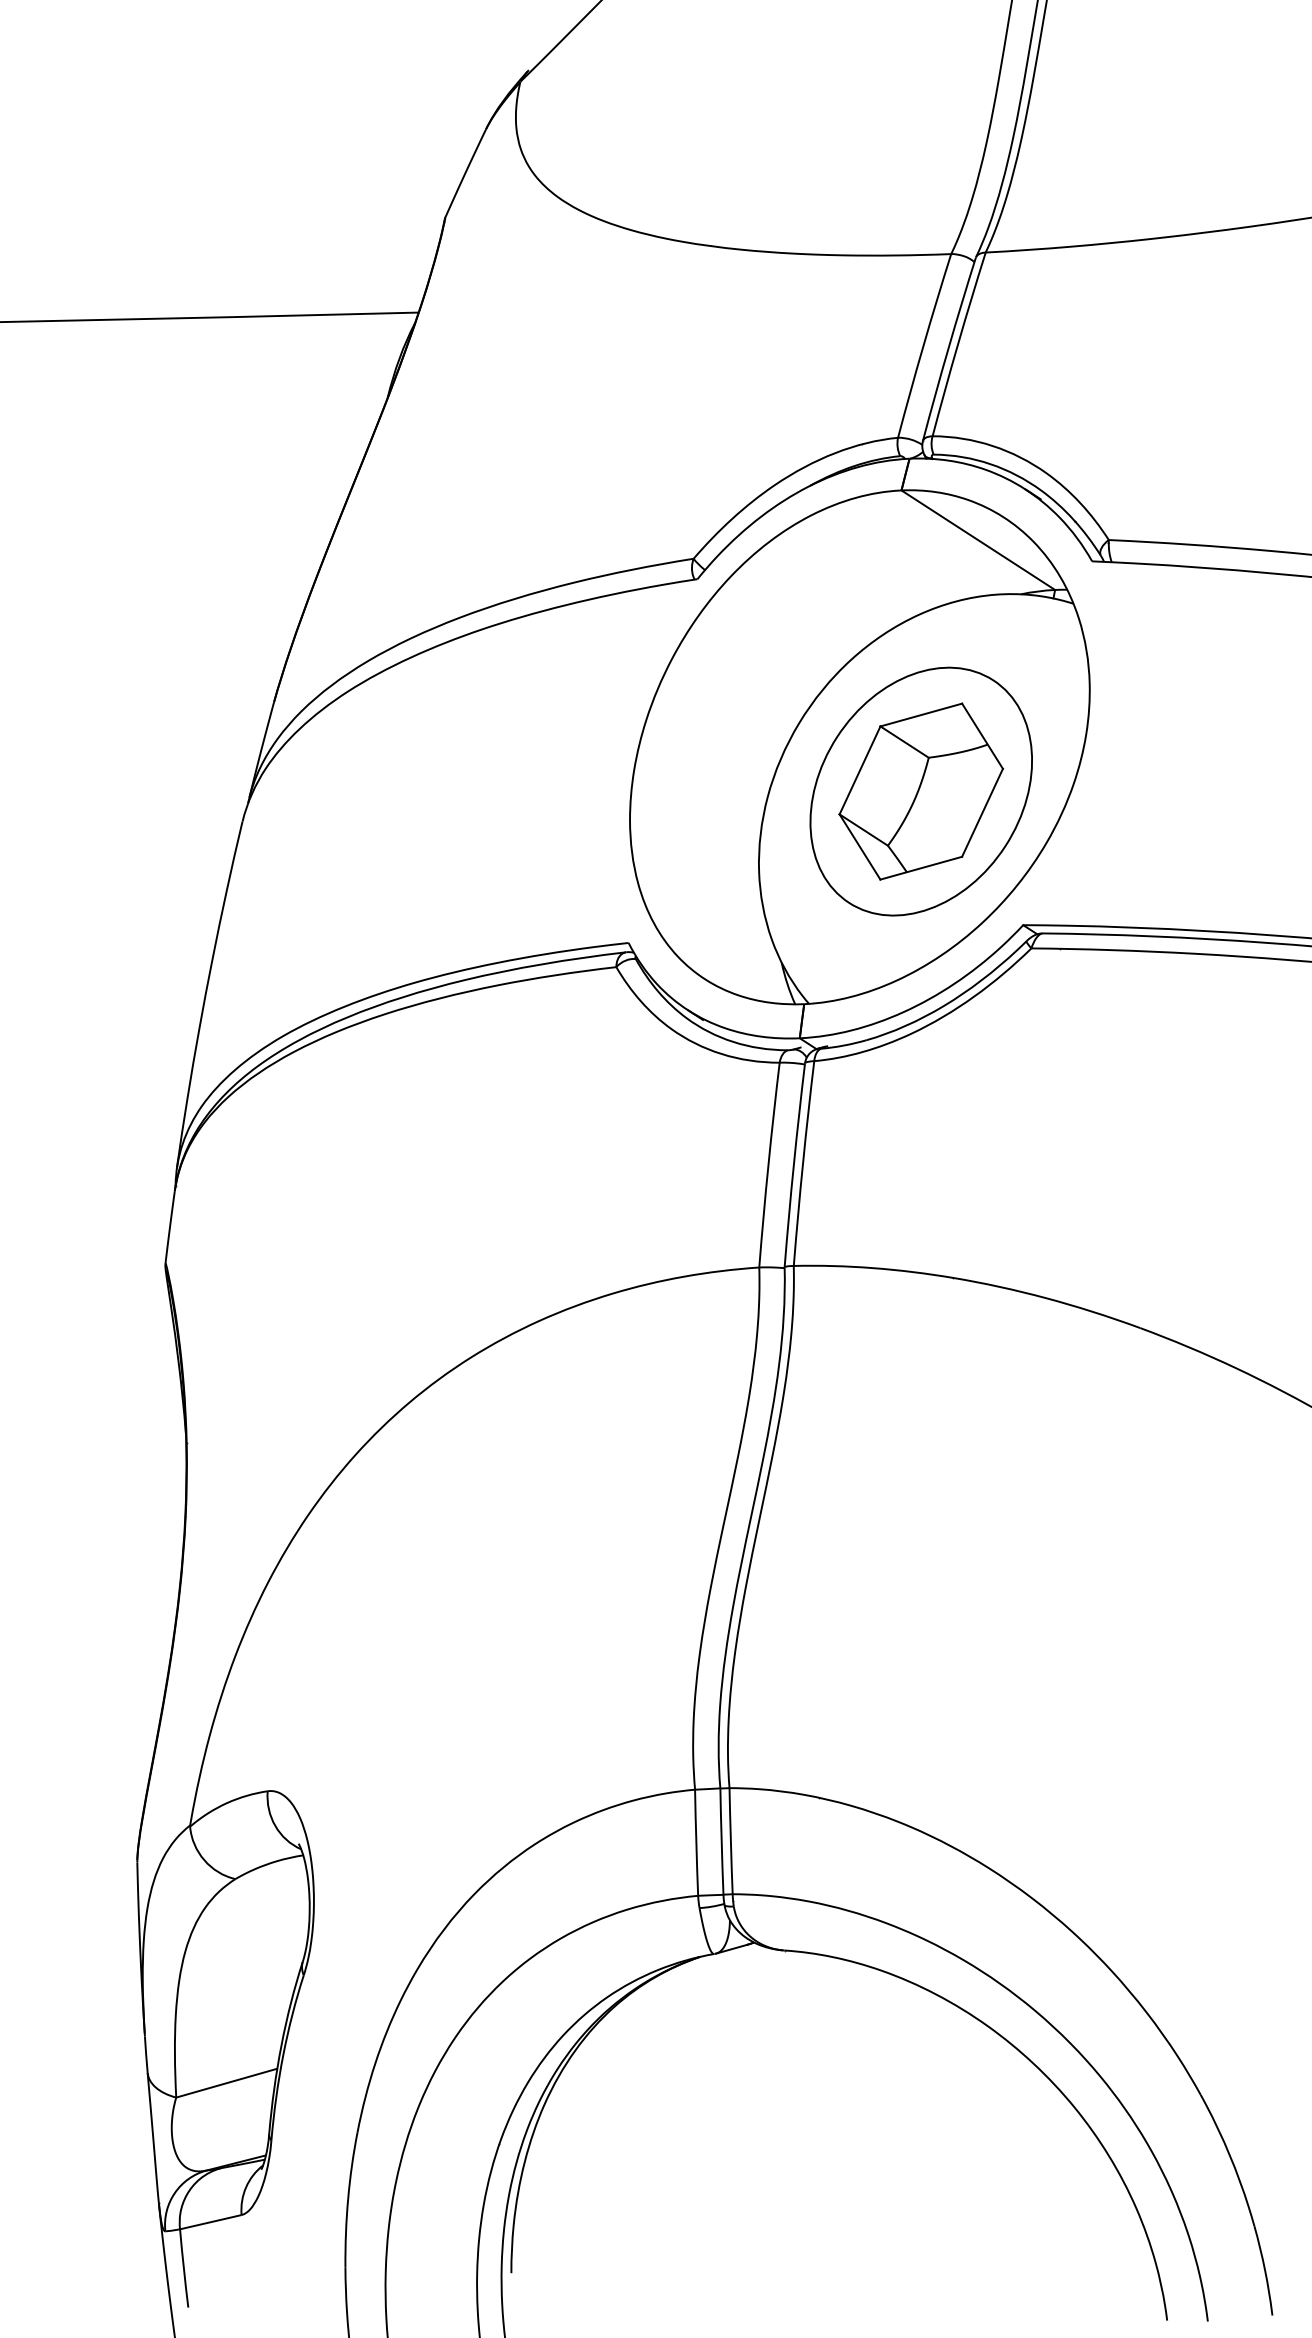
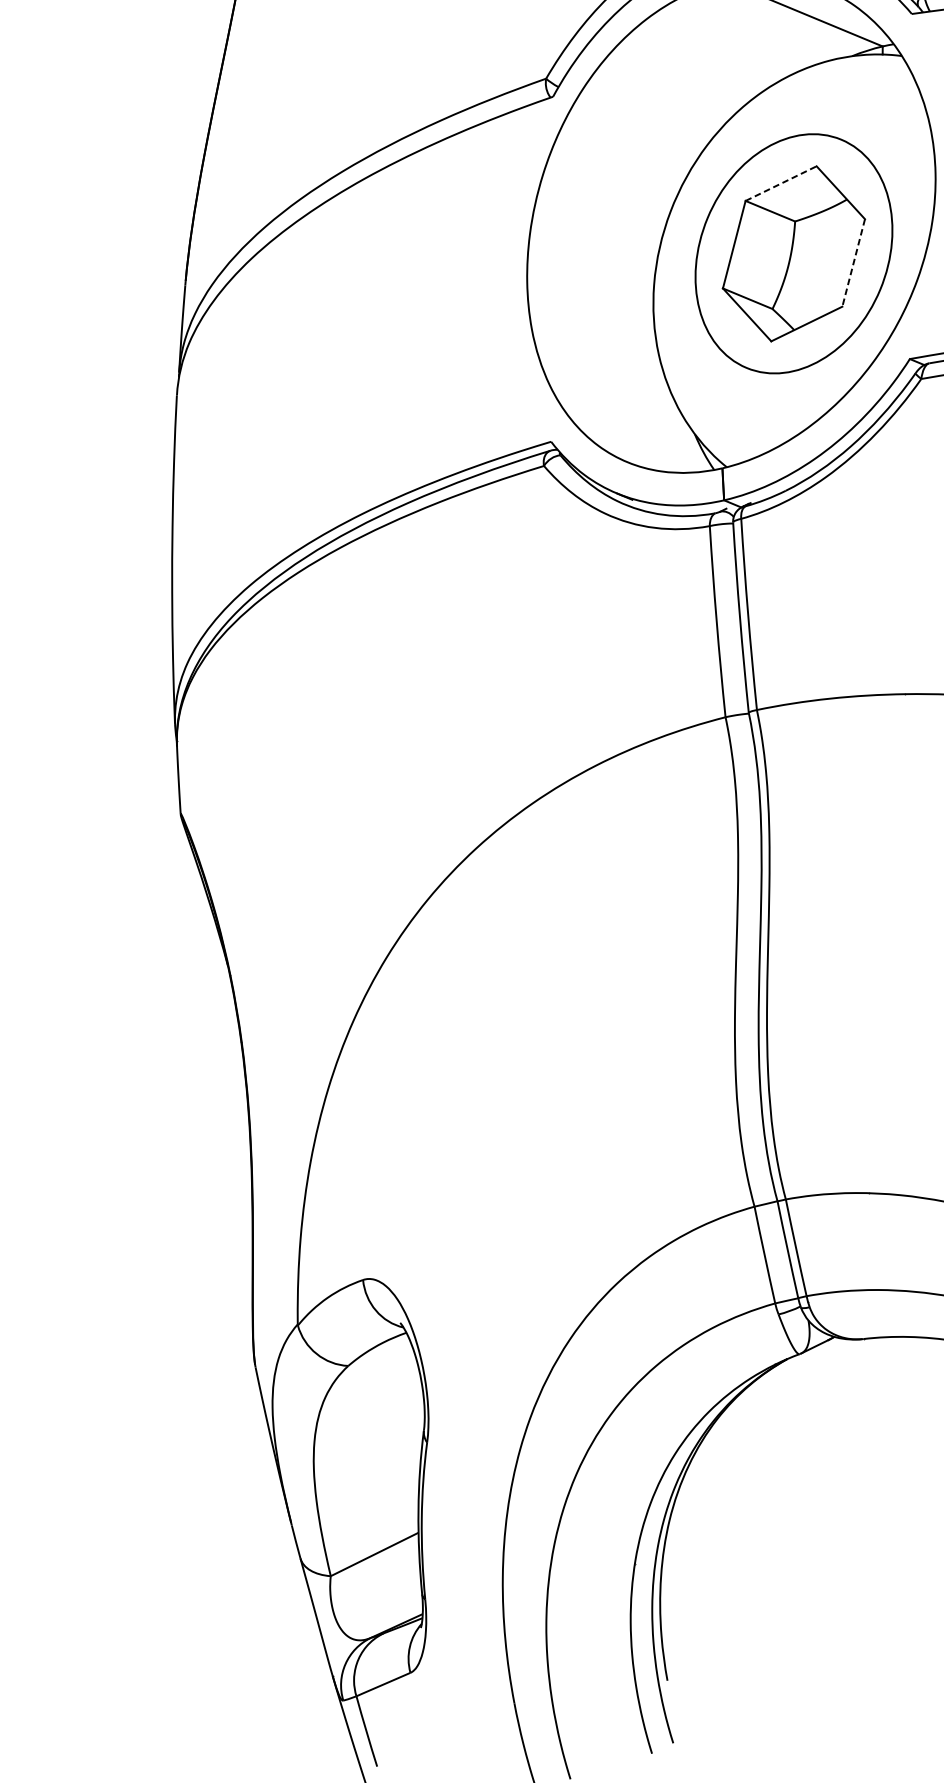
line: (921, 714) -> (781, 183), solid -> dashed
line: (982, 812) -> (853, 262), solid -> dashed

